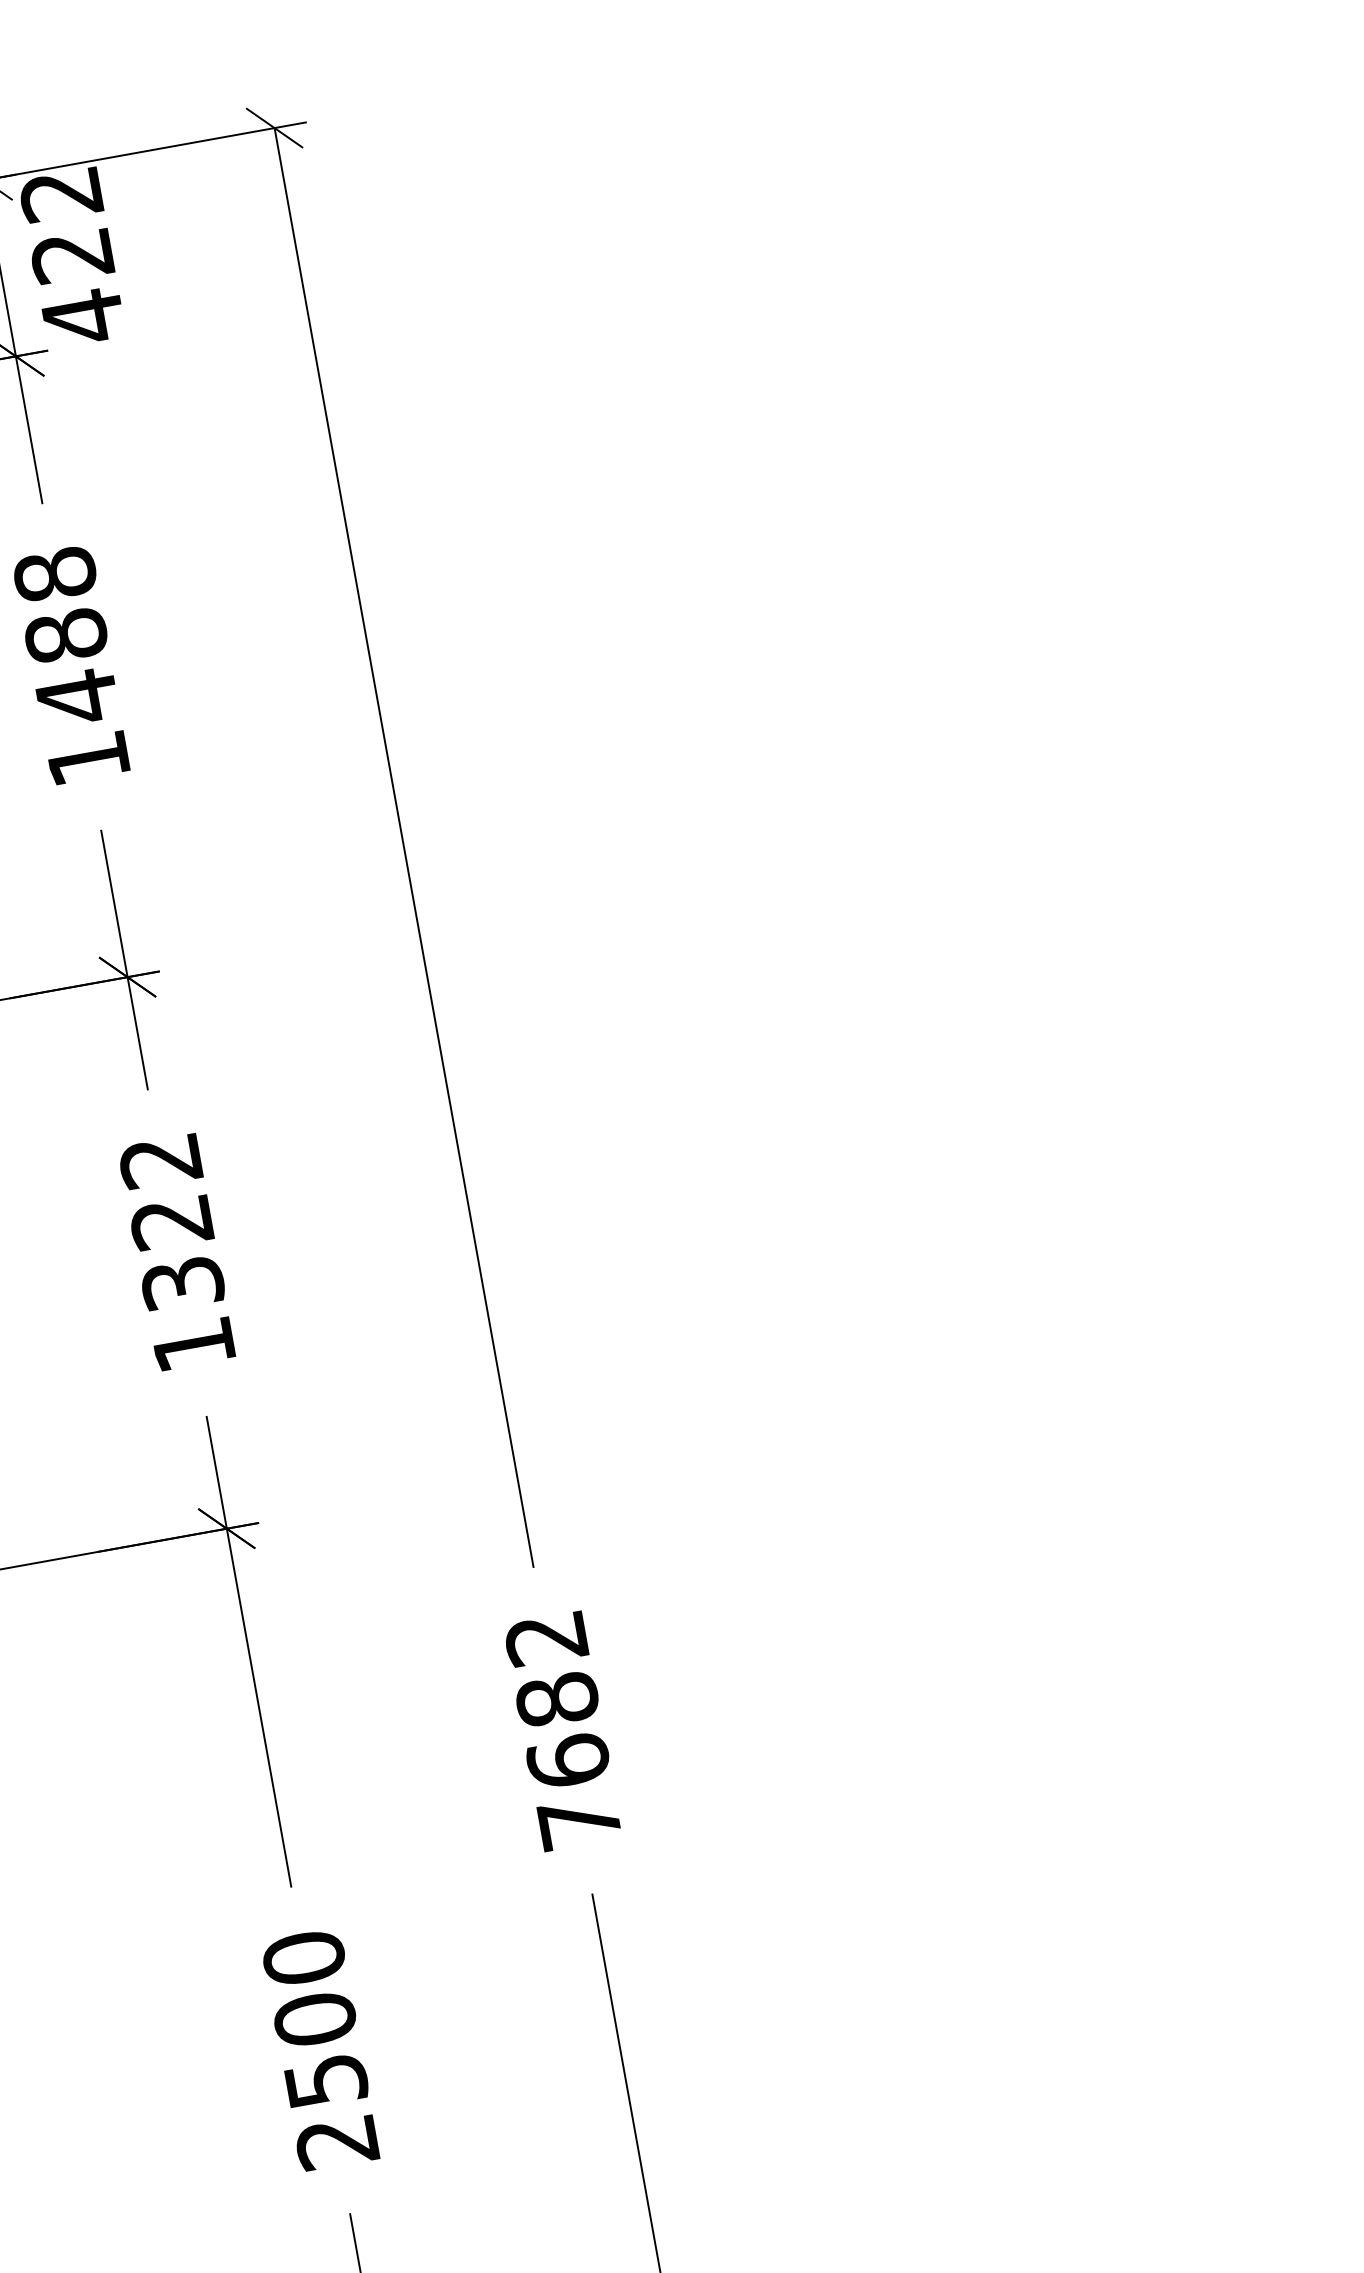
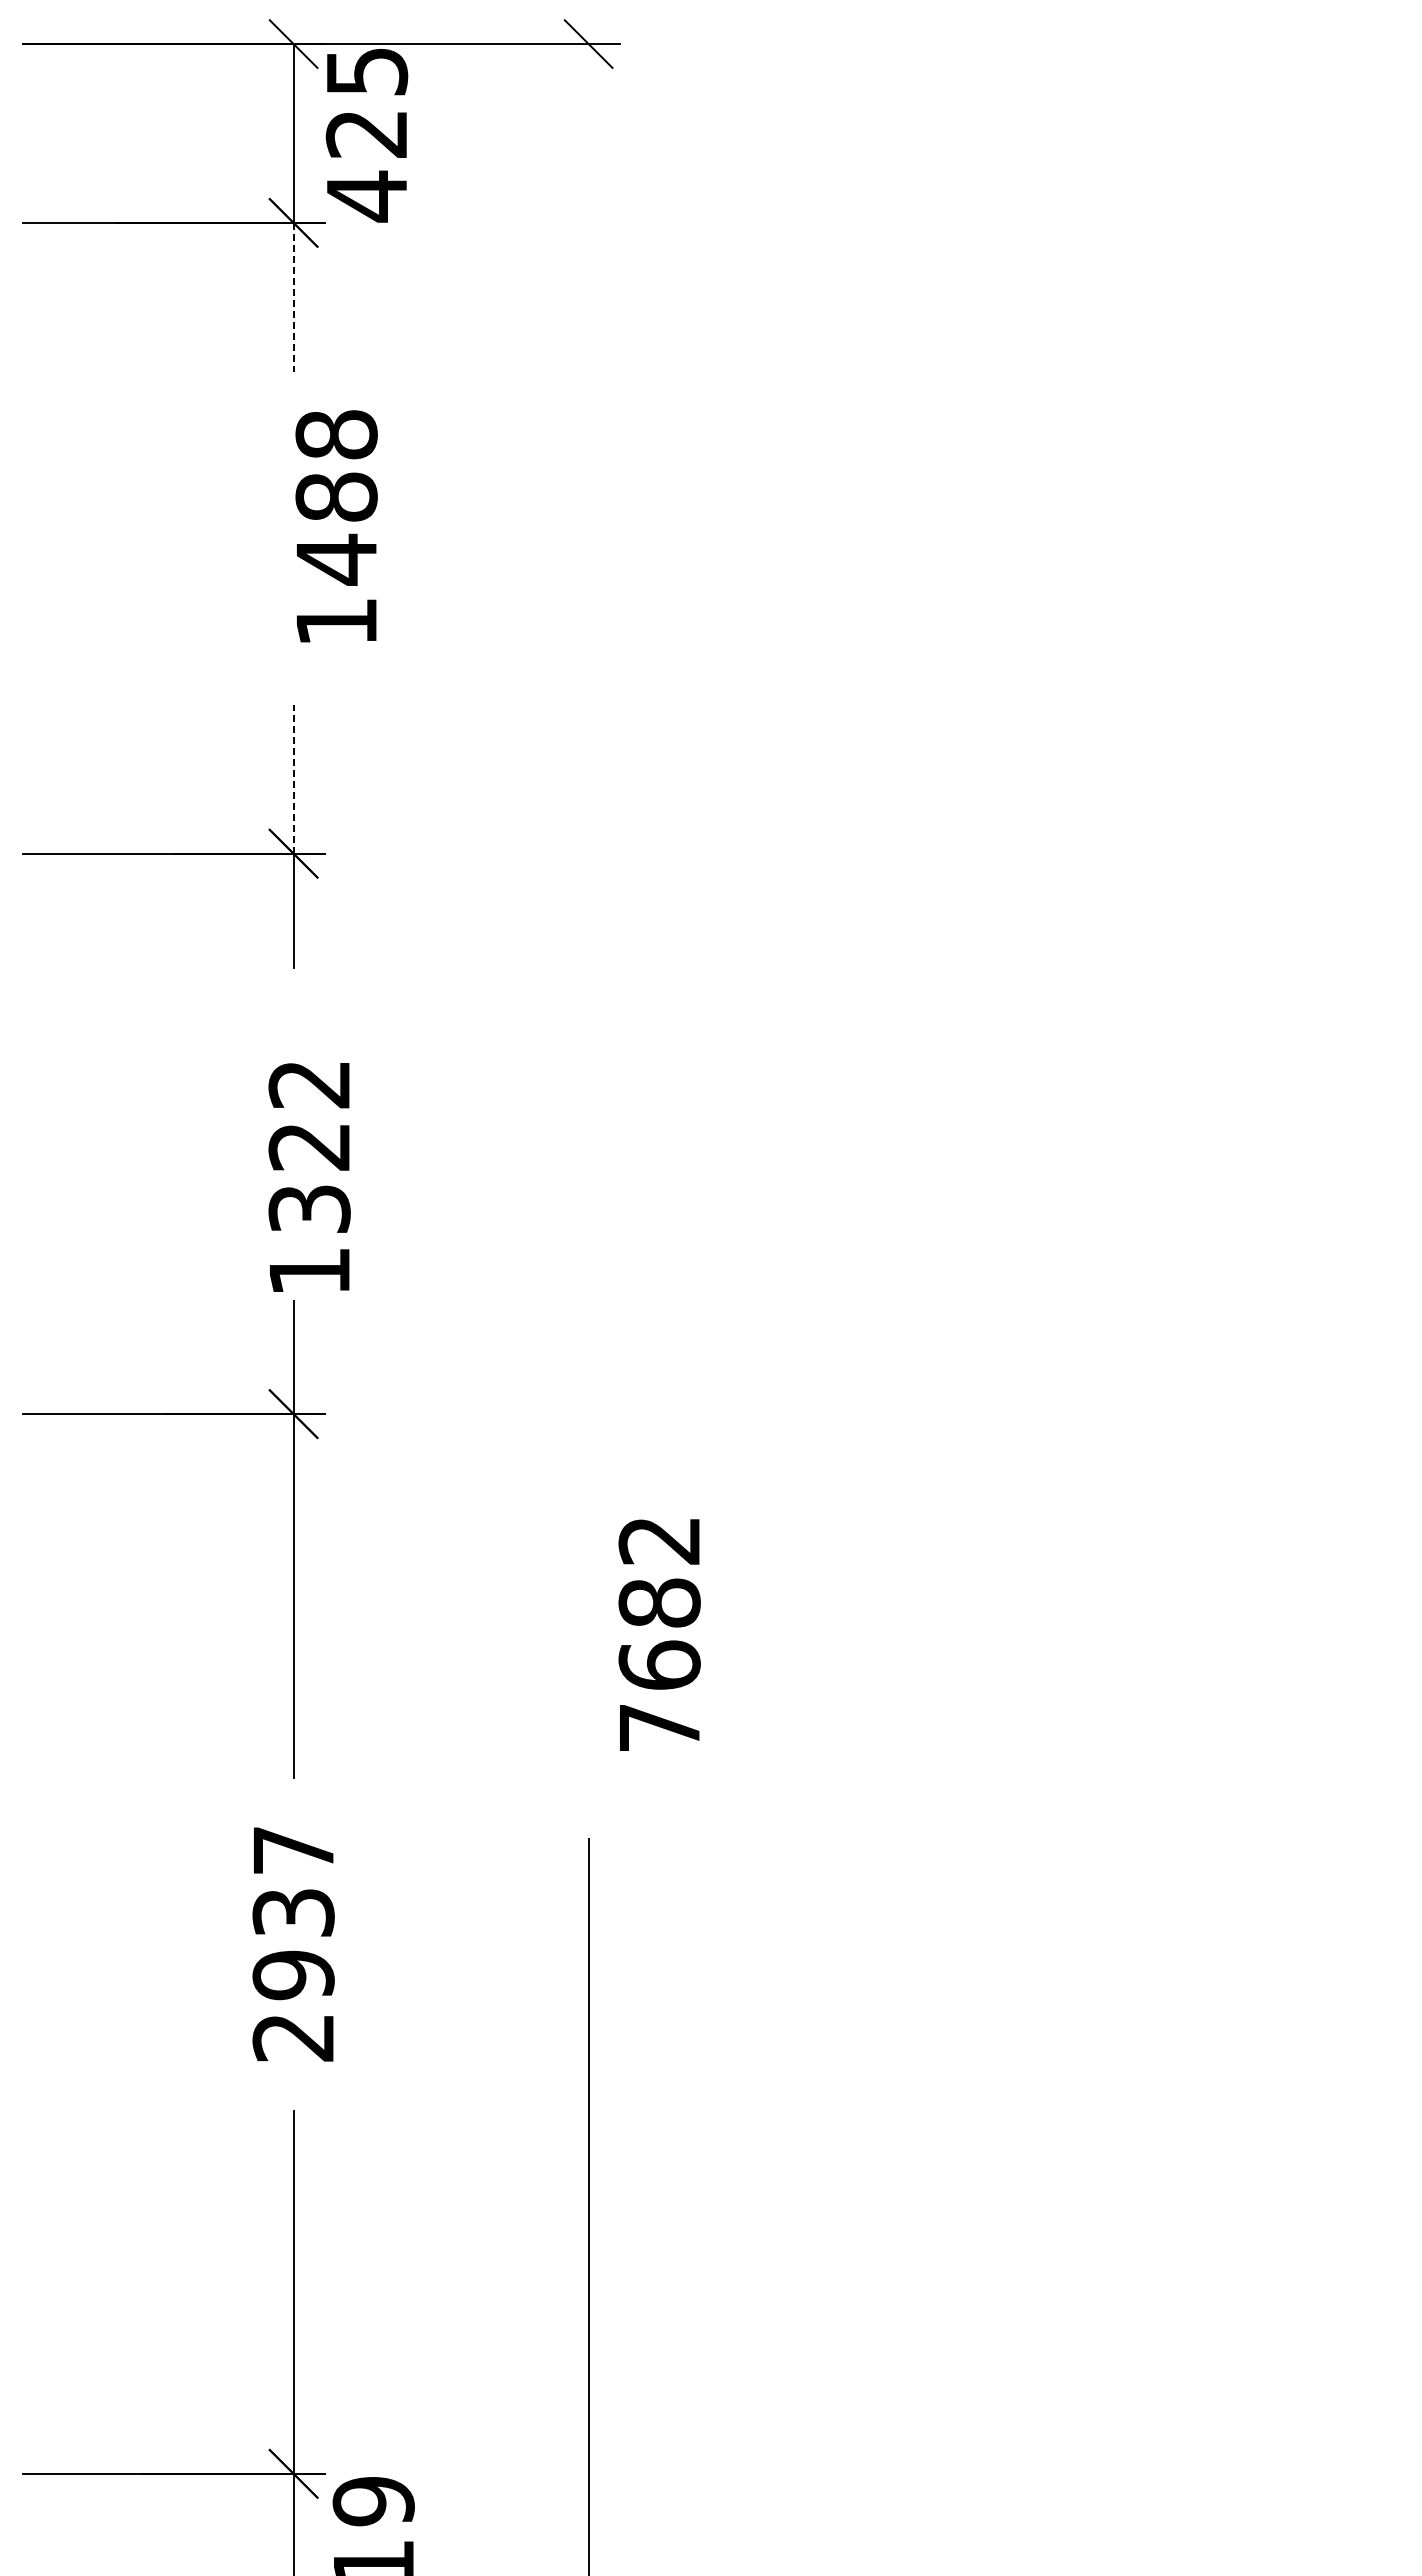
text: (60, 194) -> (366, 71), 422 -> 425
line: (28, 429) -> (293, 297), solid -> dashed
text: (71, 664) -> (336, 526), moved
line: (403, 847) -> (588, 775), removed
line: (114, 903) -> (293, 778), solid -> dashed
text: (177, 1252) -> (309, 1177), moved
text: (562, 1730) -> (659, 1634), moved
text: (314, 2019) -> (293, 1912), 2500 -> 2937

